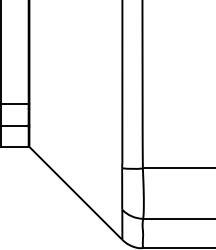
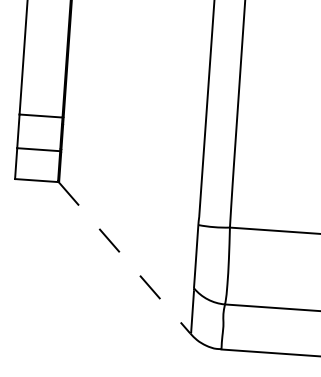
line: (75, 192) -> (124, 257), solid -> dashed

